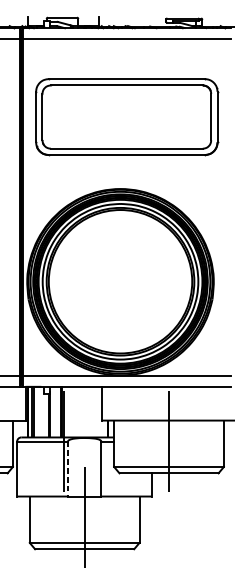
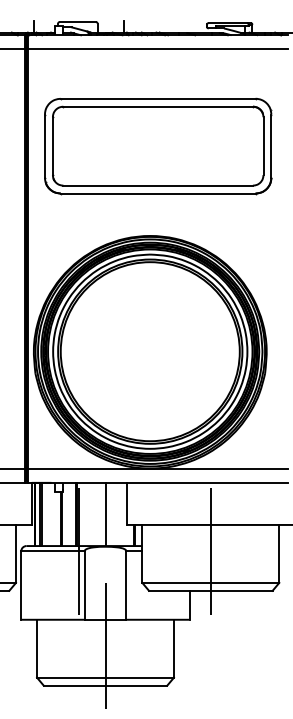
line: (84, 412) -> (105, 514), added
line: (67, 469) -> (84, 586), dashed -> solid

